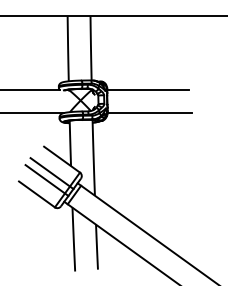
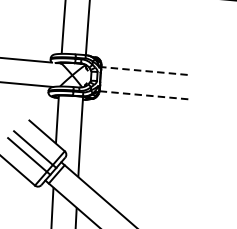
line: (148, 90) -> (144, 71), solid -> dashed
line: (150, 113) -> (144, 95), solid -> dashed

